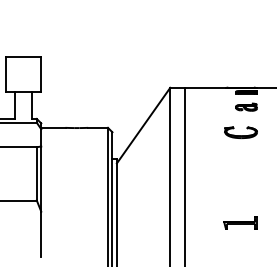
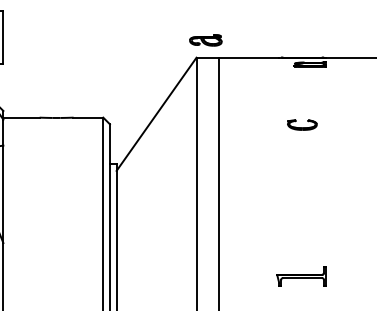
part: (246, 106) -> (205, 39), moved
part: (240, 132) -> (301, 124), size x0.6
part: (240, 222) -> (301, 275), moved

